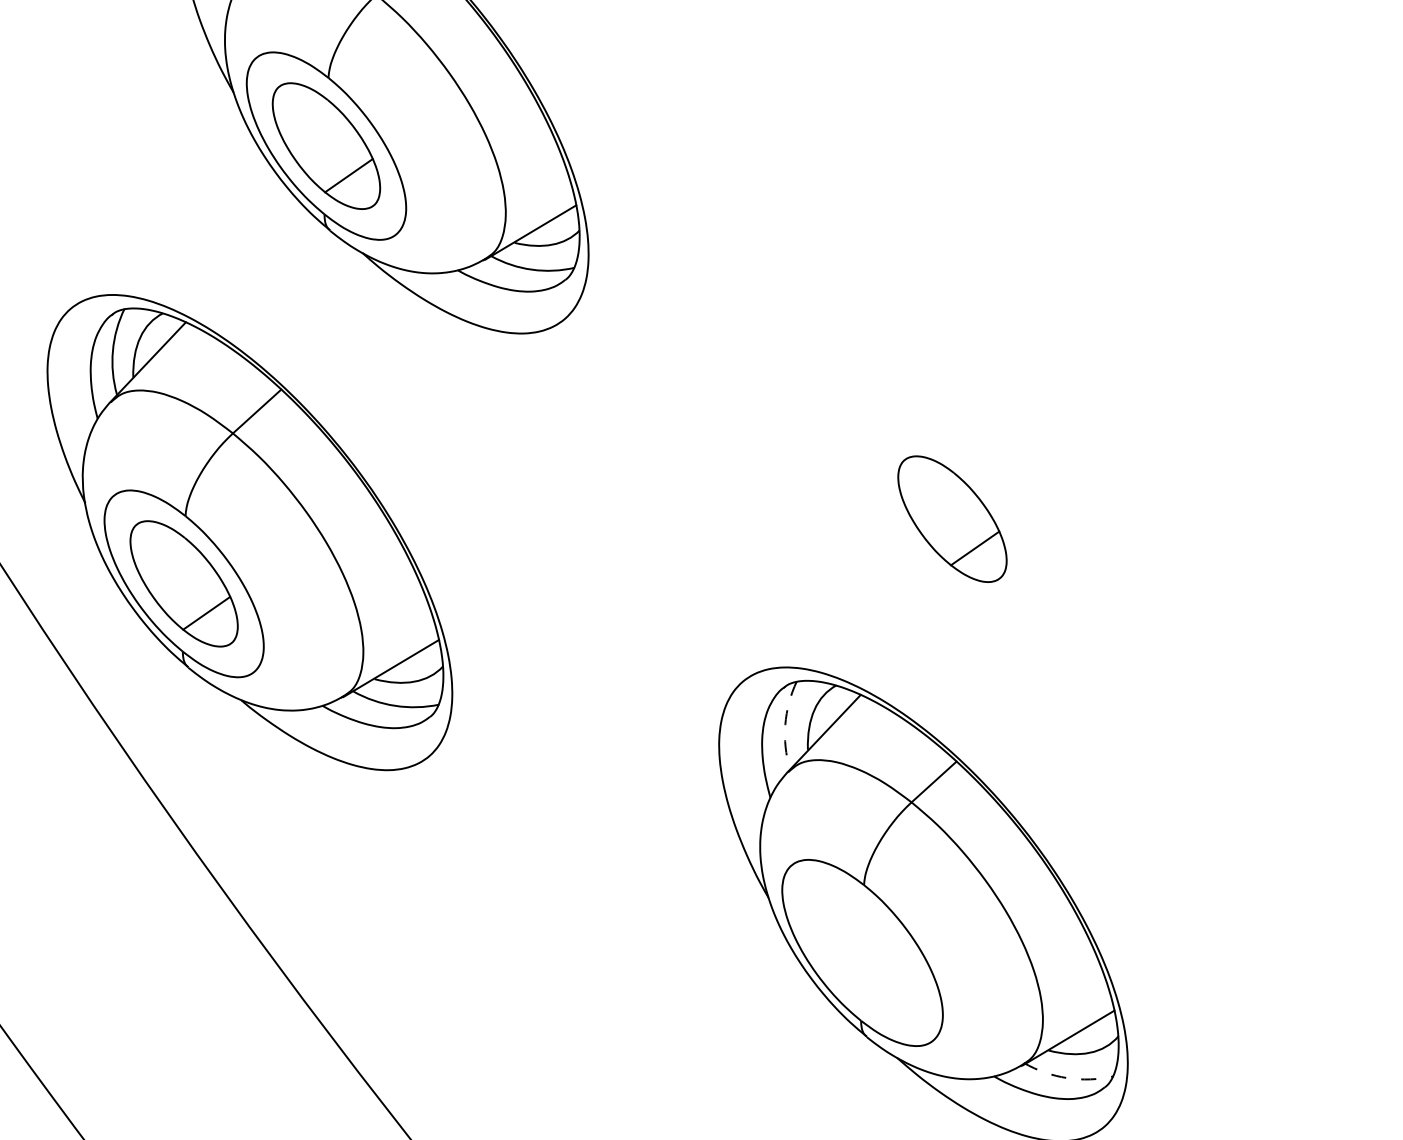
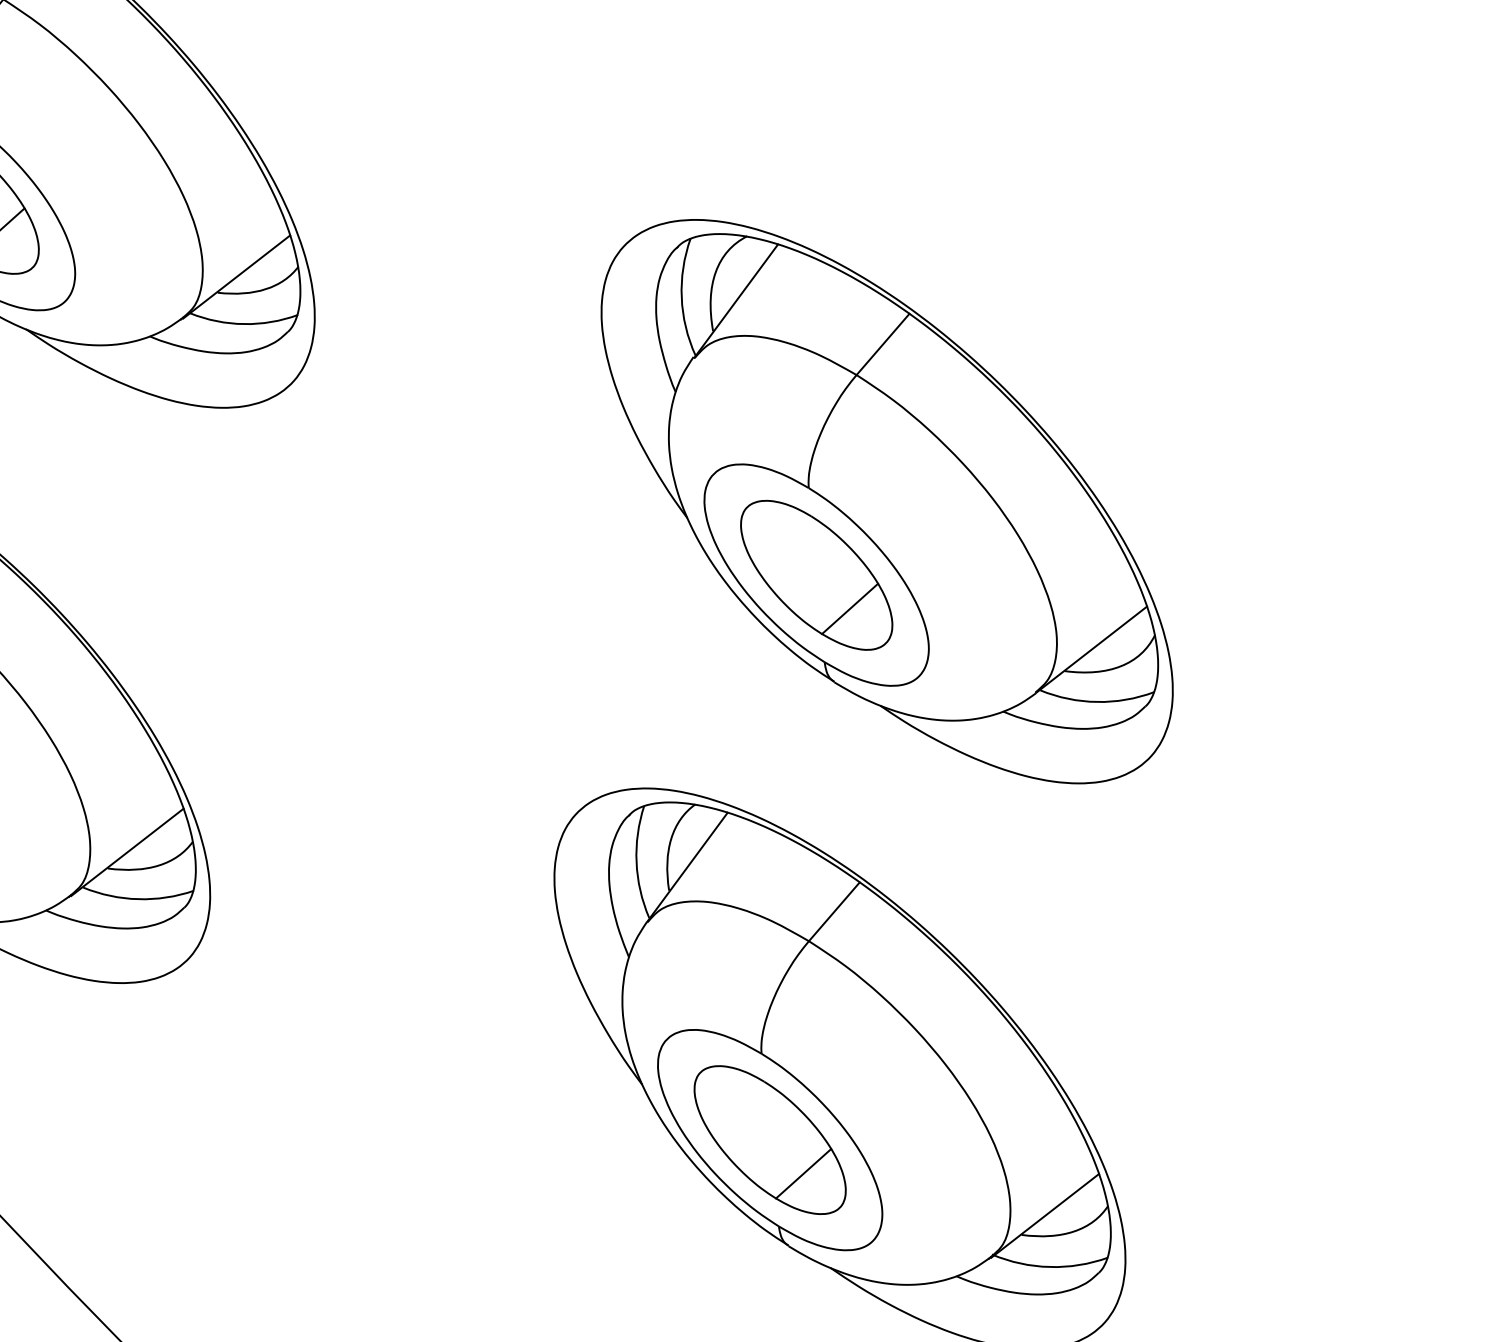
part: (1013, 468) -> (886, 501), added
arc: (785, 724) -> (636, 862), dashed -> solid
part: (862, 952) -> (770, 1139), added
arc: (1067, 1078) -> (1049, 1267), dashed -> solid

